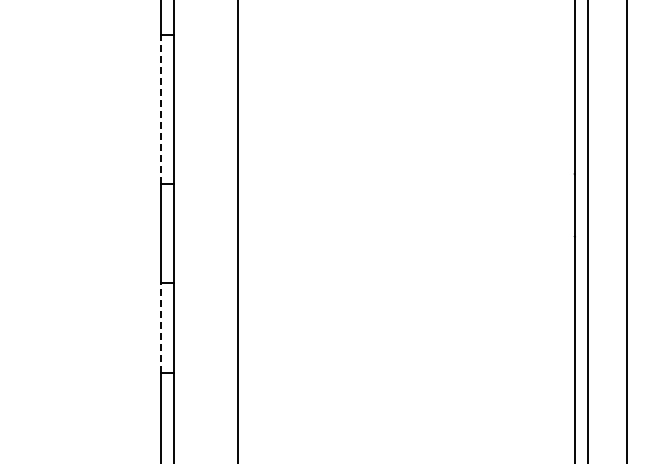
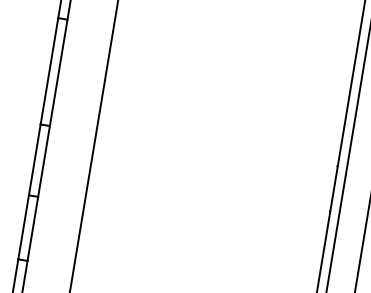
line: (160, 109) -> (49, 71), dashed -> solid
line: (160, 328) -> (23, 227), dashed -> solid

